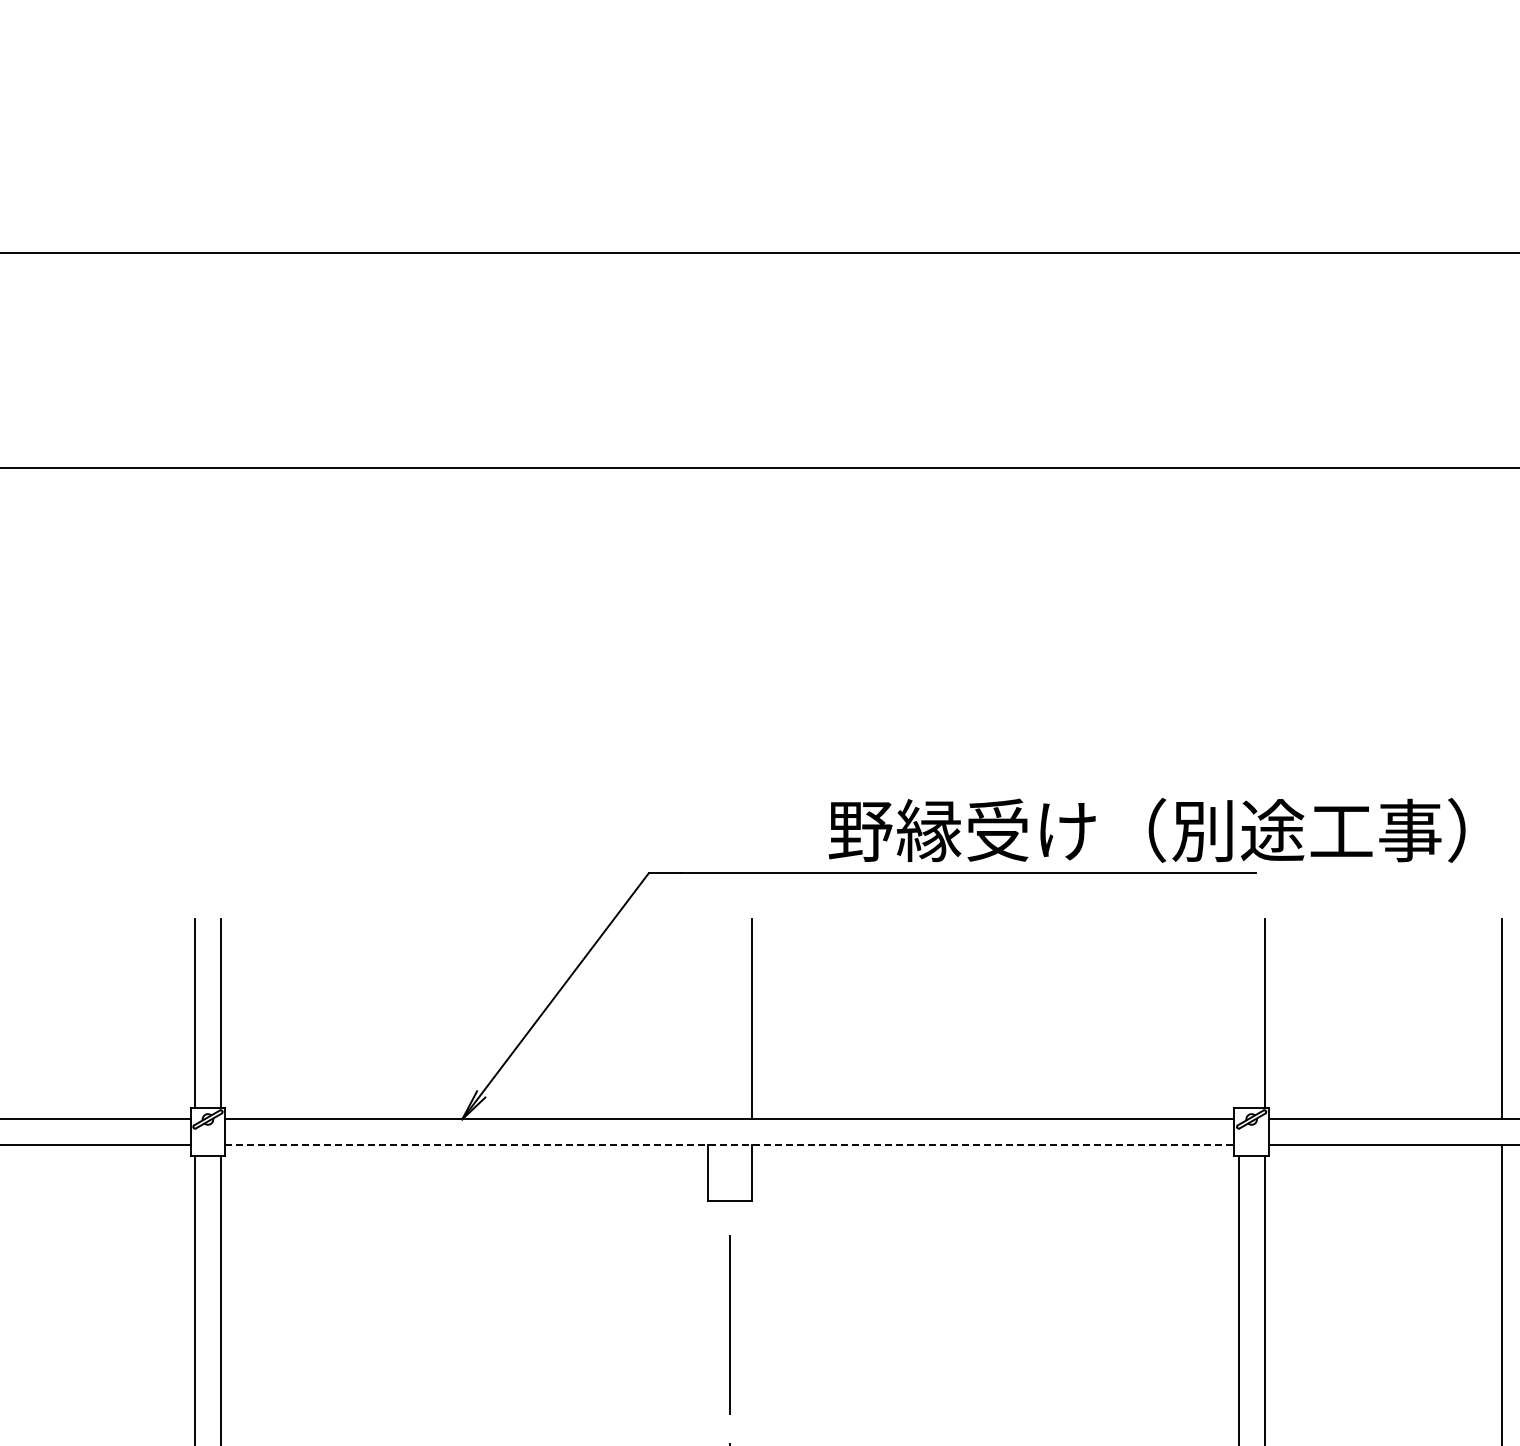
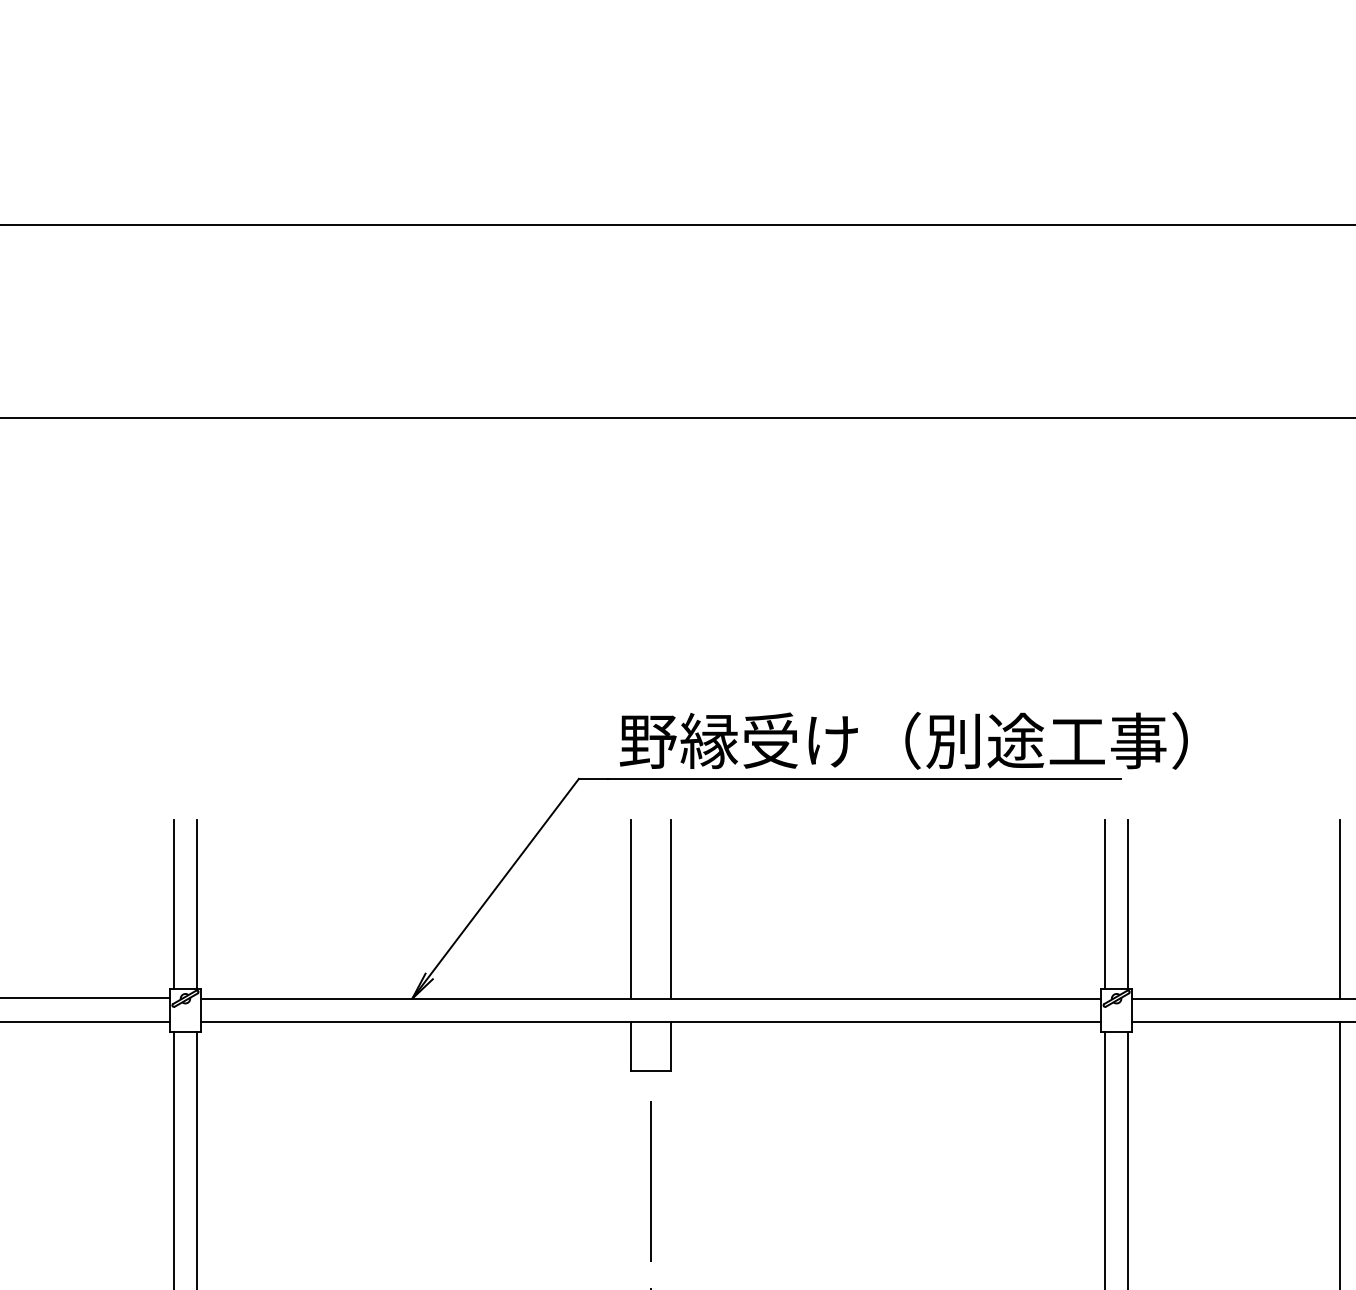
text: (1146, 830) -> (903, 740), moved
line: (1238, 1013) -> (1104, 904), added
line: (707, 1018) -> (631, 908), added
line: (730, 1145) -> (651, 1021), dashed -> solid

